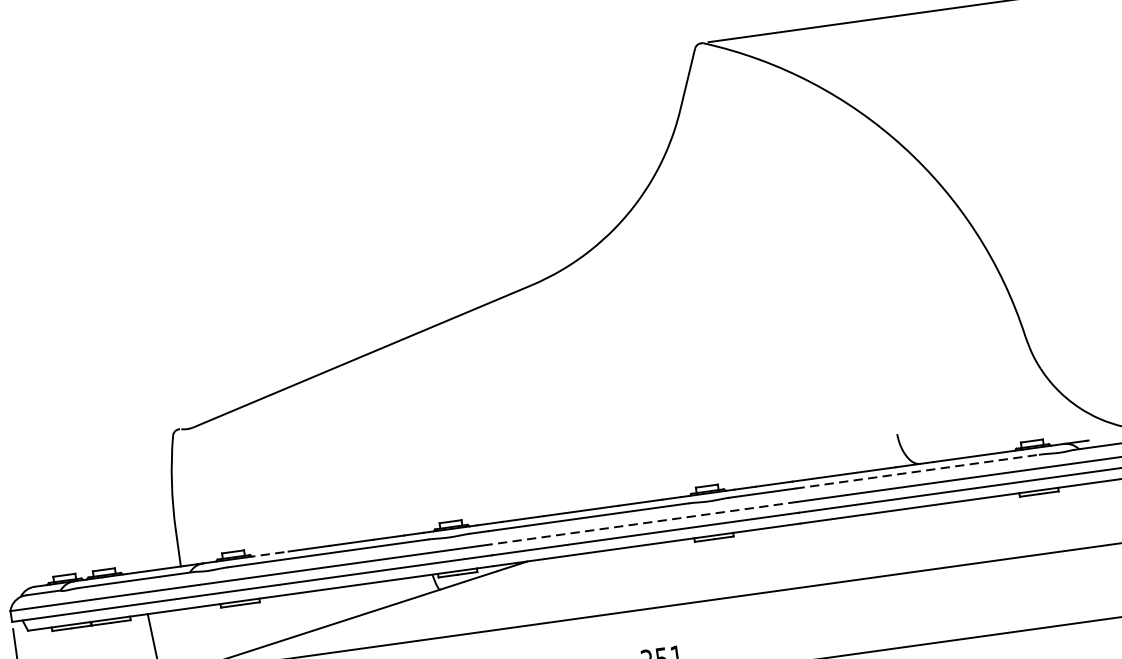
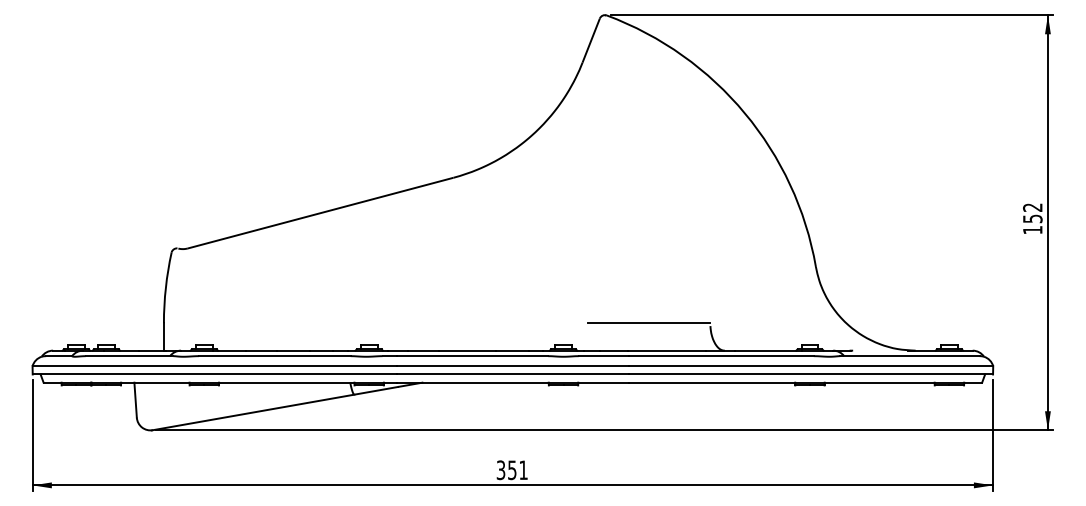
line: (816, 441) -> (649, 323), added
line: (917, 472) -> (721, 356), dashed -> solid
line: (643, 523) -> (512, 366), dashed -> solid
line: (268, 554) -> (230, 350), dashed -> solid

